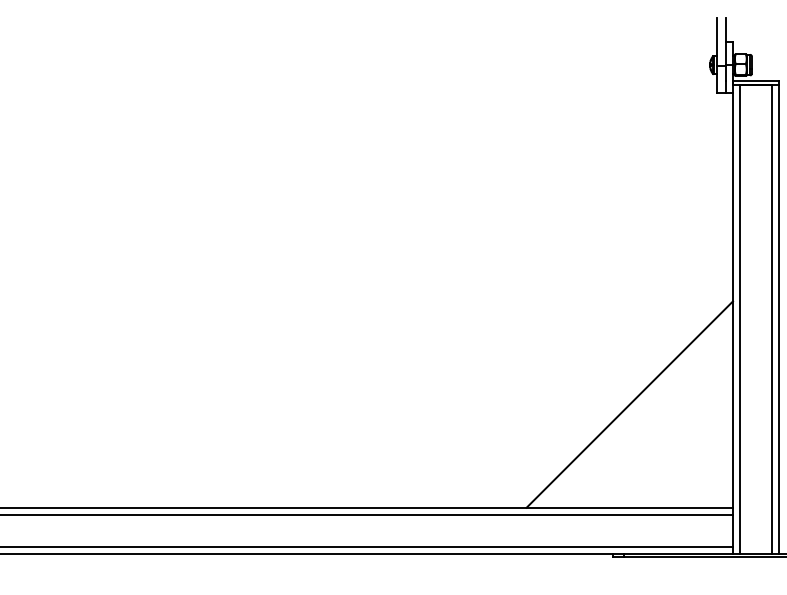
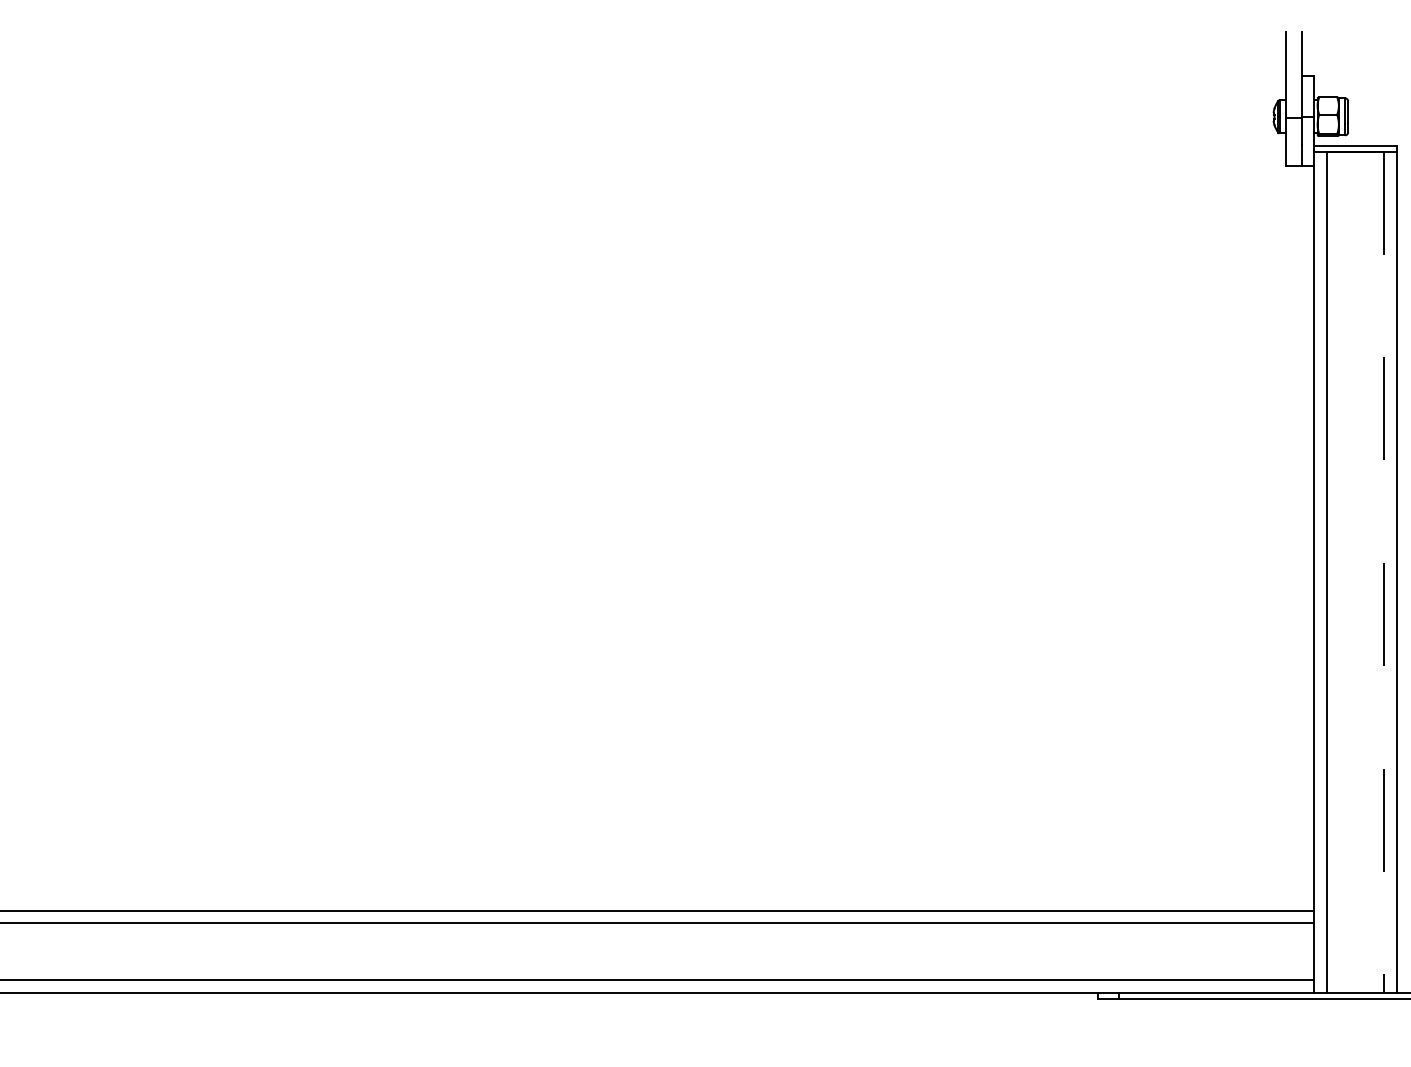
line: (772, 319) -> (1385, 572), solid -> dashed
line: (629, 404) -> (1128, 725), removed

